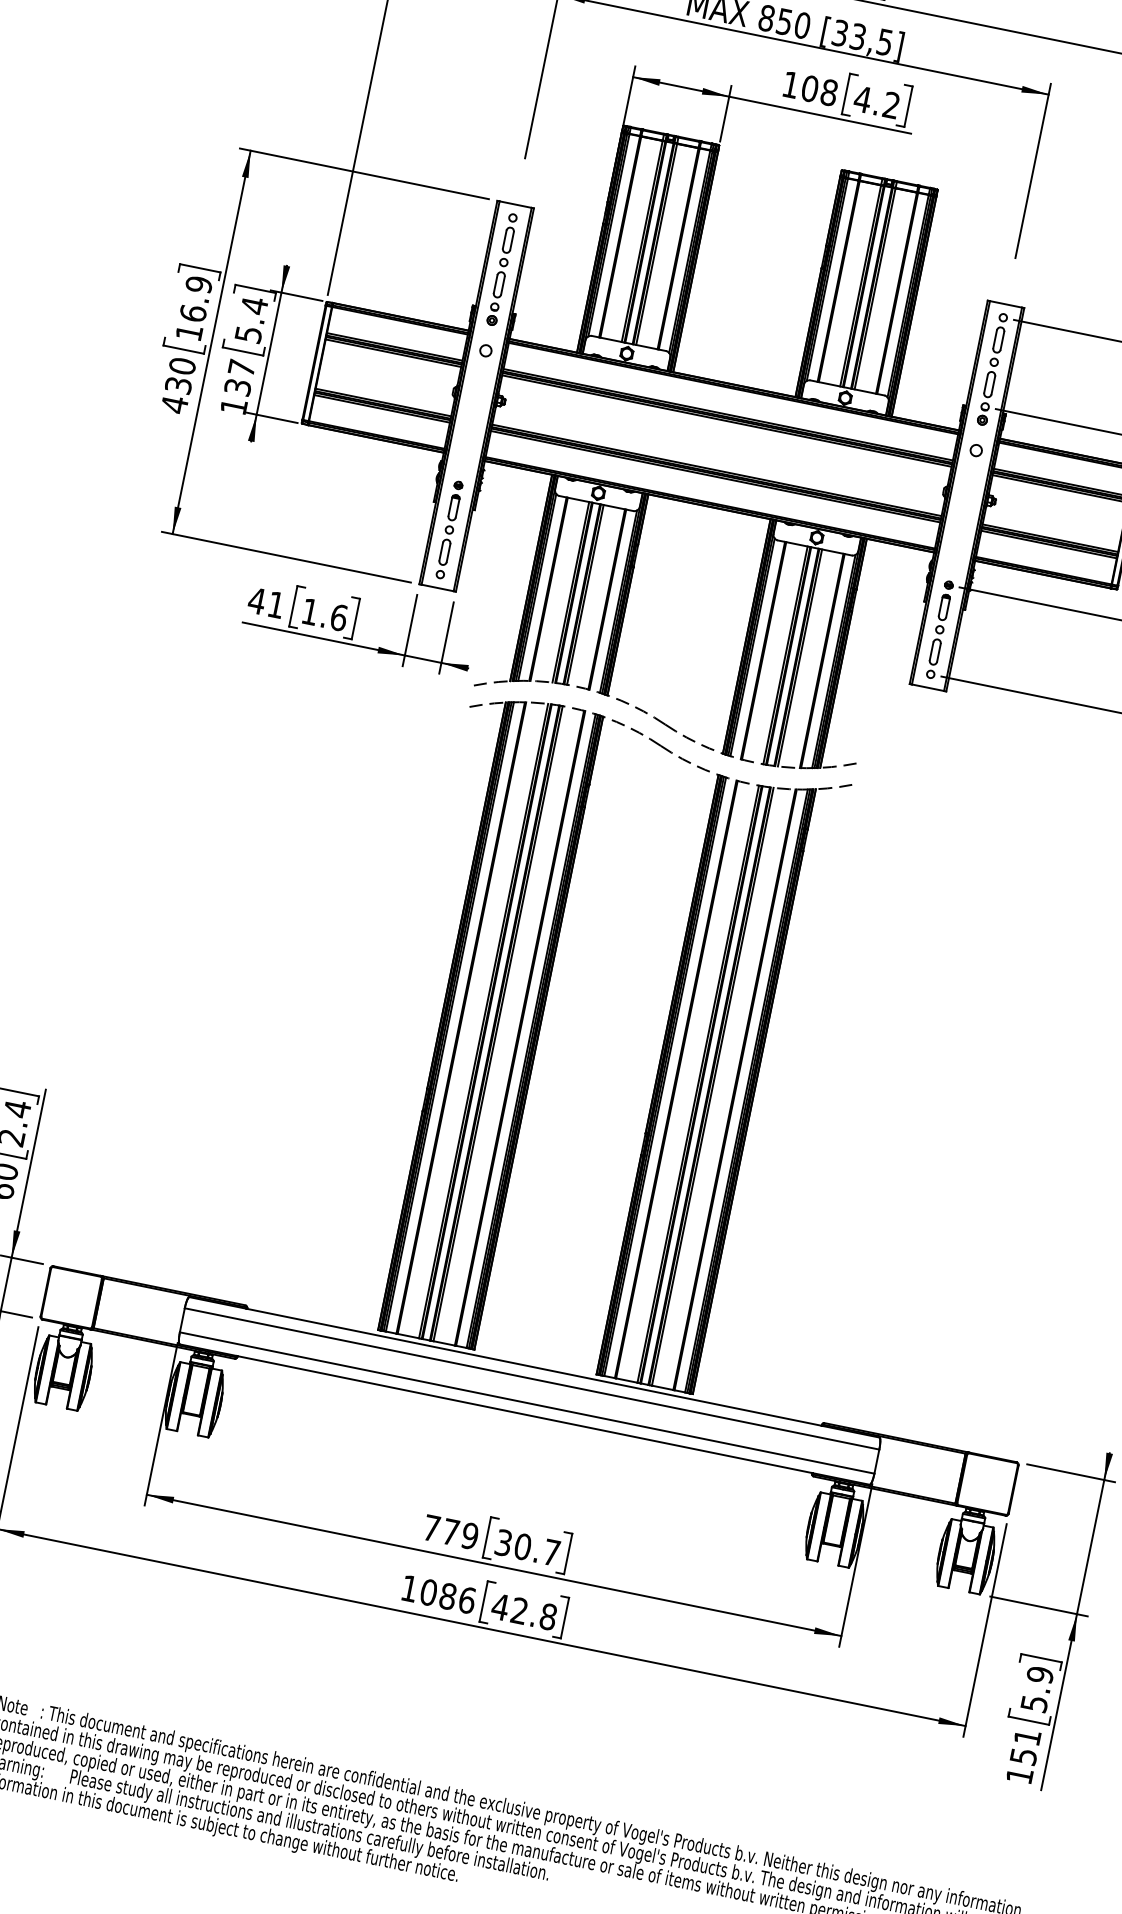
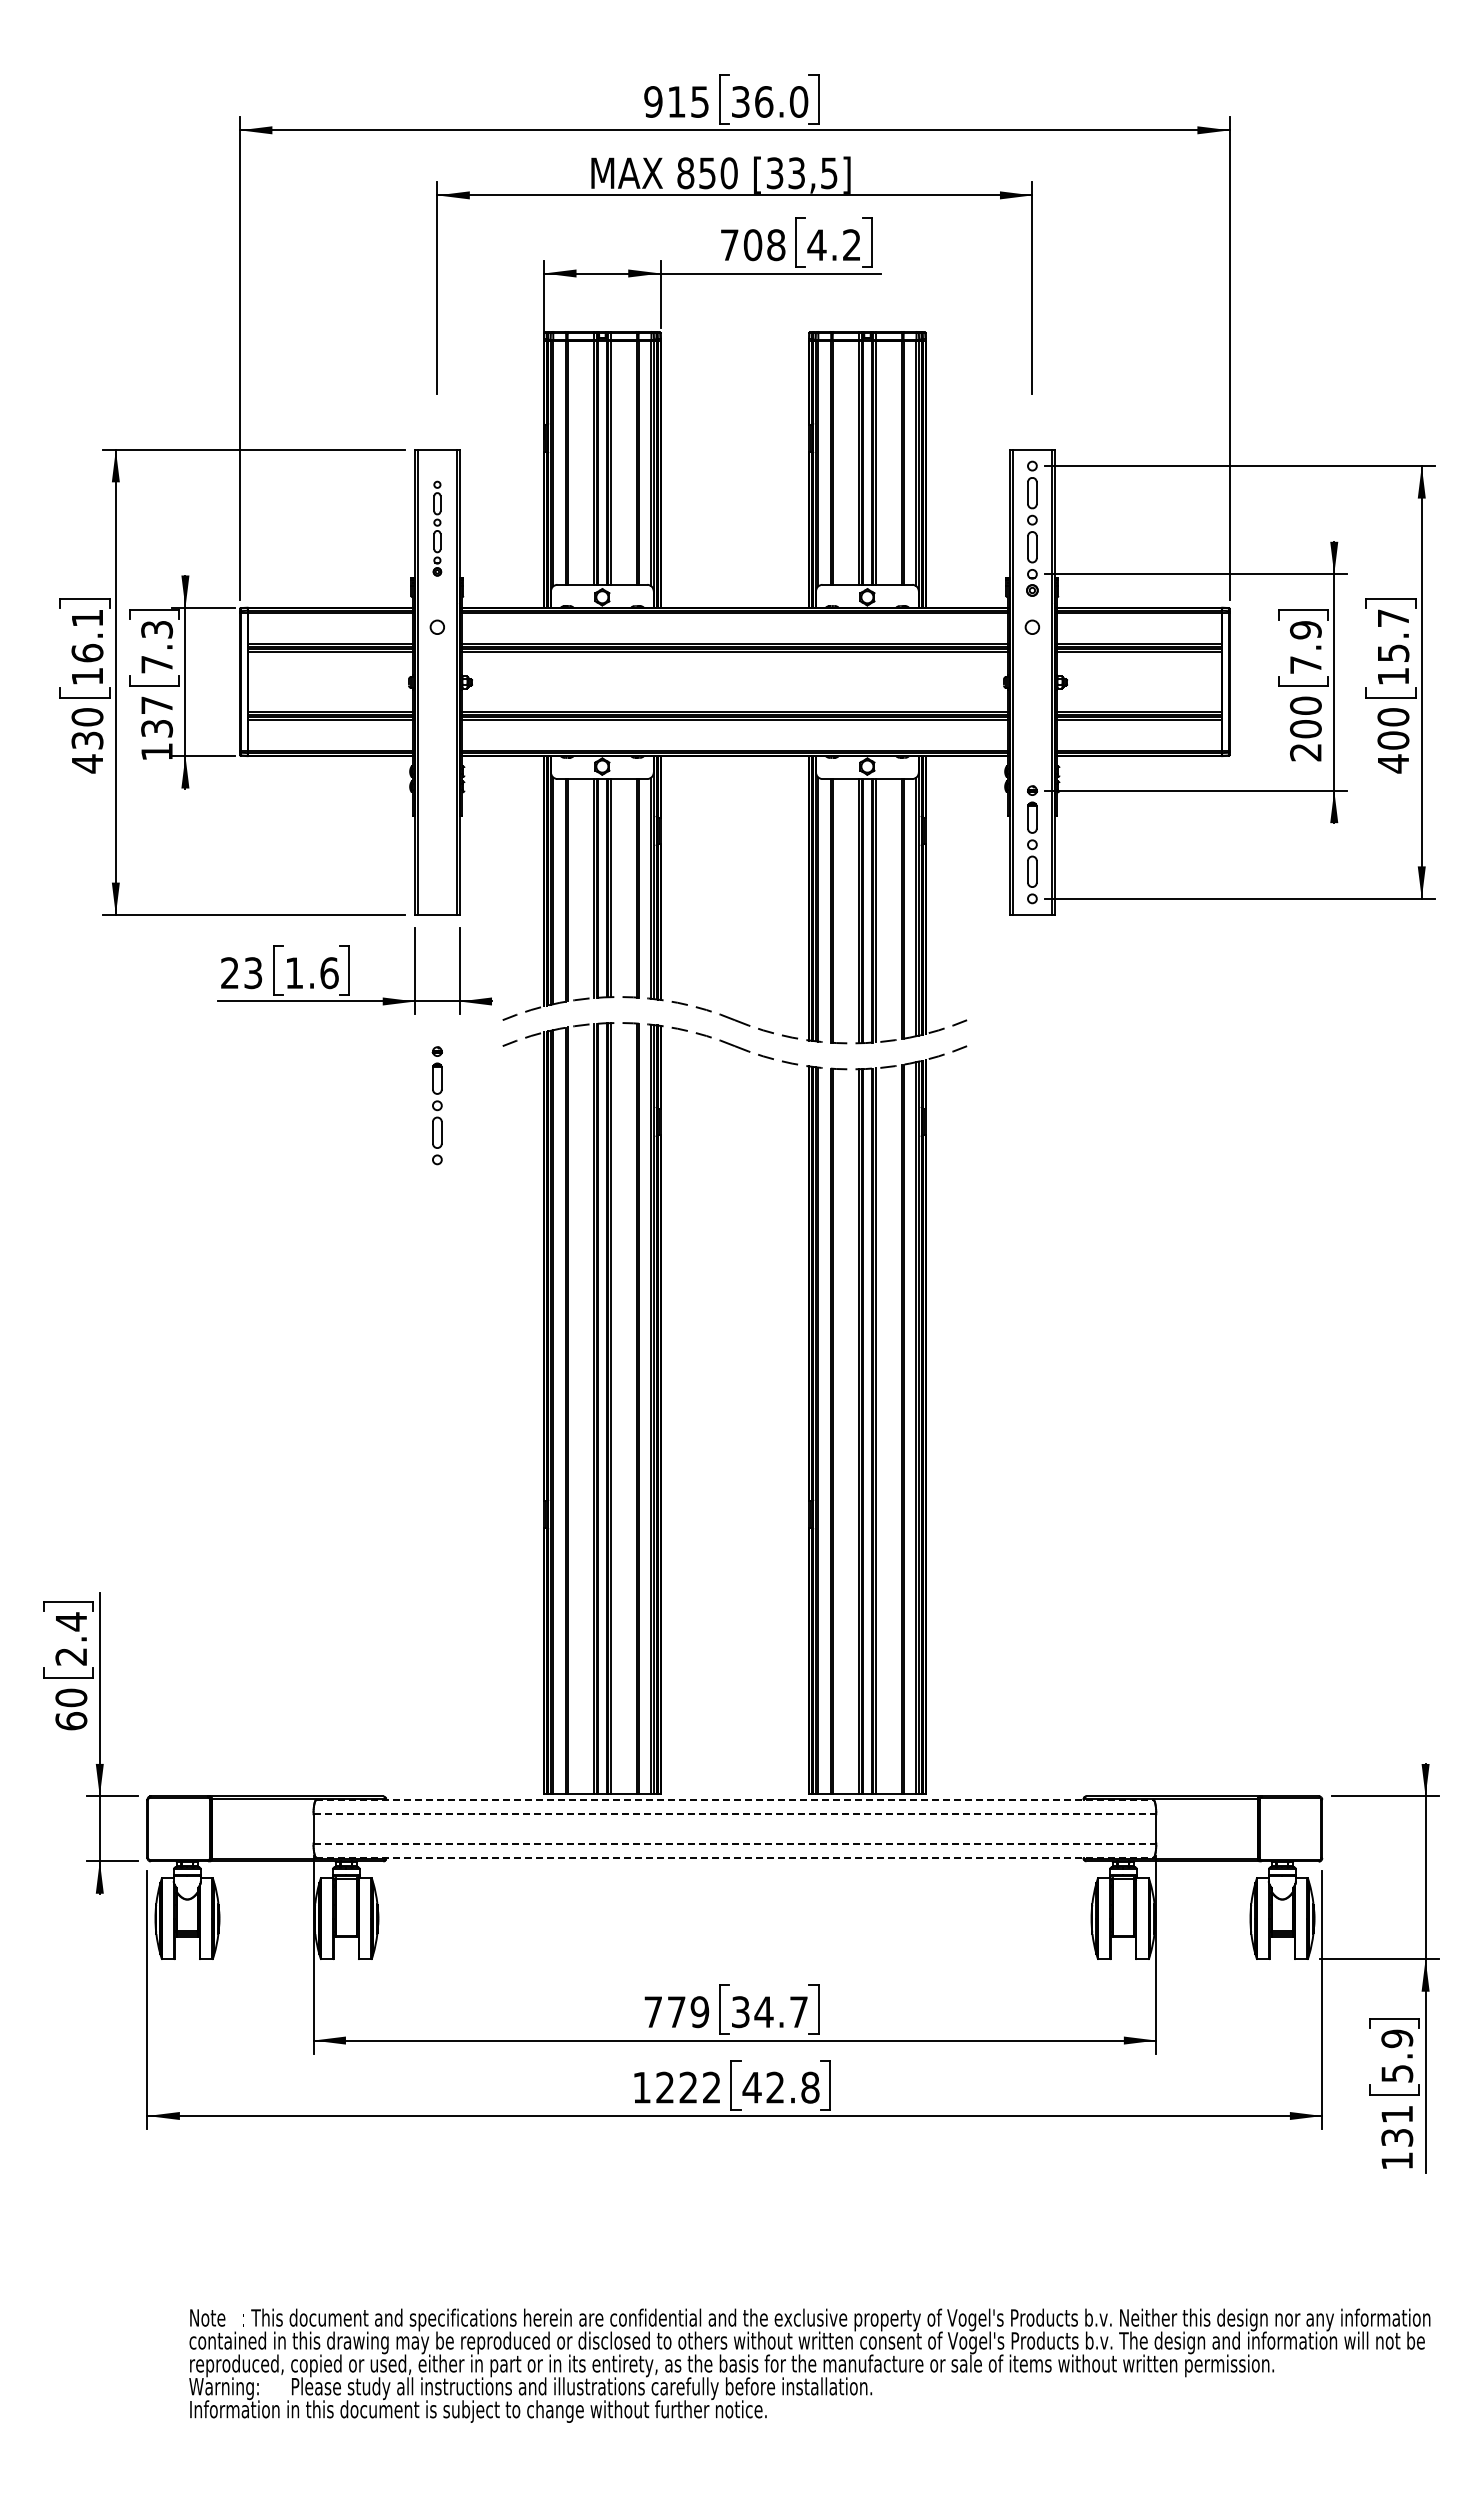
text: (790, 84) -> (729, 244), 108 -> 708
part: (502, 269) -> (437, 528), size x0.7
text: (199, 284) -> (87, 618), 16.9 -> 16.1
text: (252, 319) -> (157, 646), 5.4 -> 7.3
part: (448, 529) -> (436, 1105), moved
text: (266, 603) -> (241, 973), 41 -> 23
line: (534, 1367) -> (734, 1800), solid -> dashed
line: (532, 1379) -> (735, 1814), solid -> dashed
line: (527, 1403) -> (735, 1843), solid -> dashed
line: (524, 1414) -> (734, 1857), solid -> dashed
text: (522, 1547) -> (763, 2012), 30.7 -> 34.7
text: (448, 1596) -> (688, 2087), 1086 -> 1222
text: (1023, 1756) -> (1396, 2137), 151 -> 131

